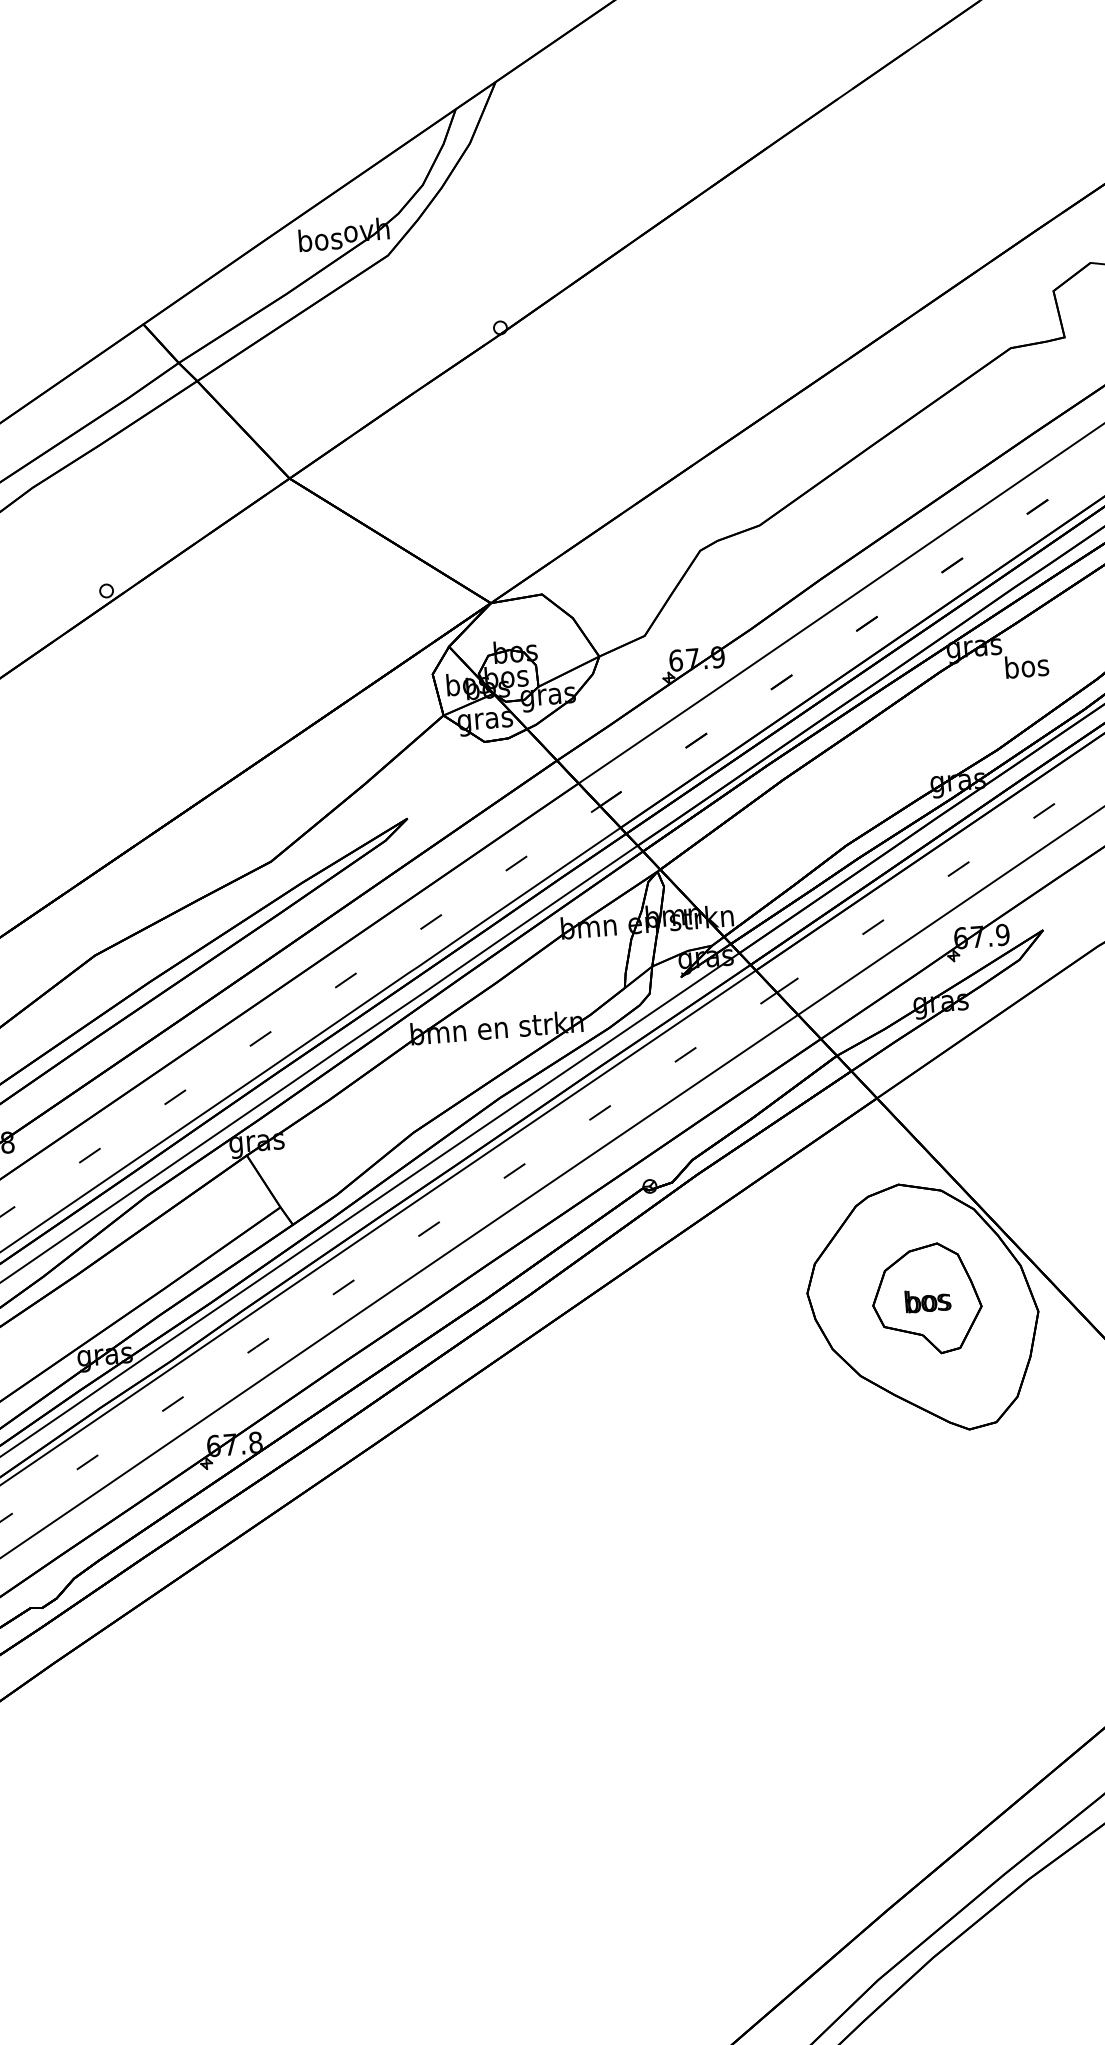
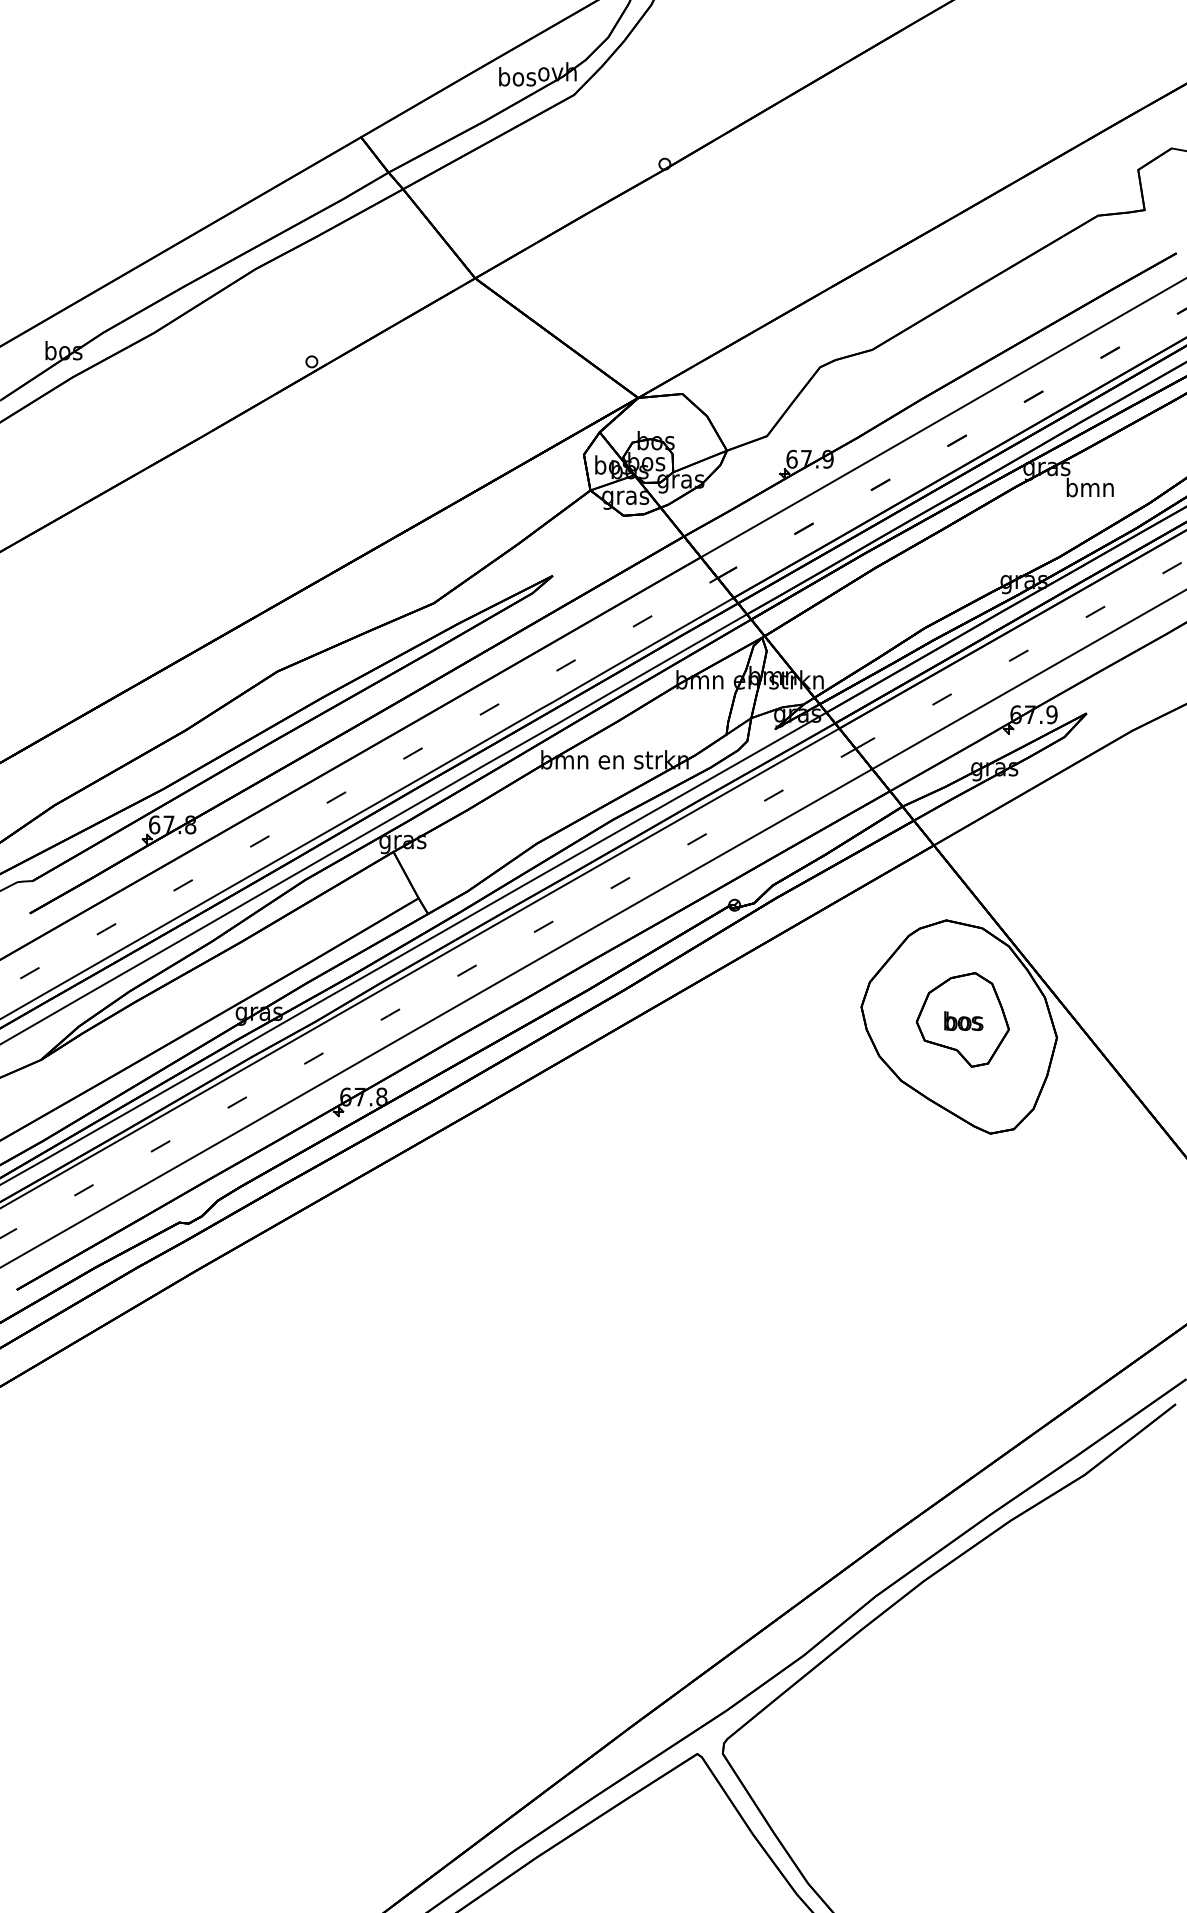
text: (1025, 666) -> (1089, 487), bos -> bmn

